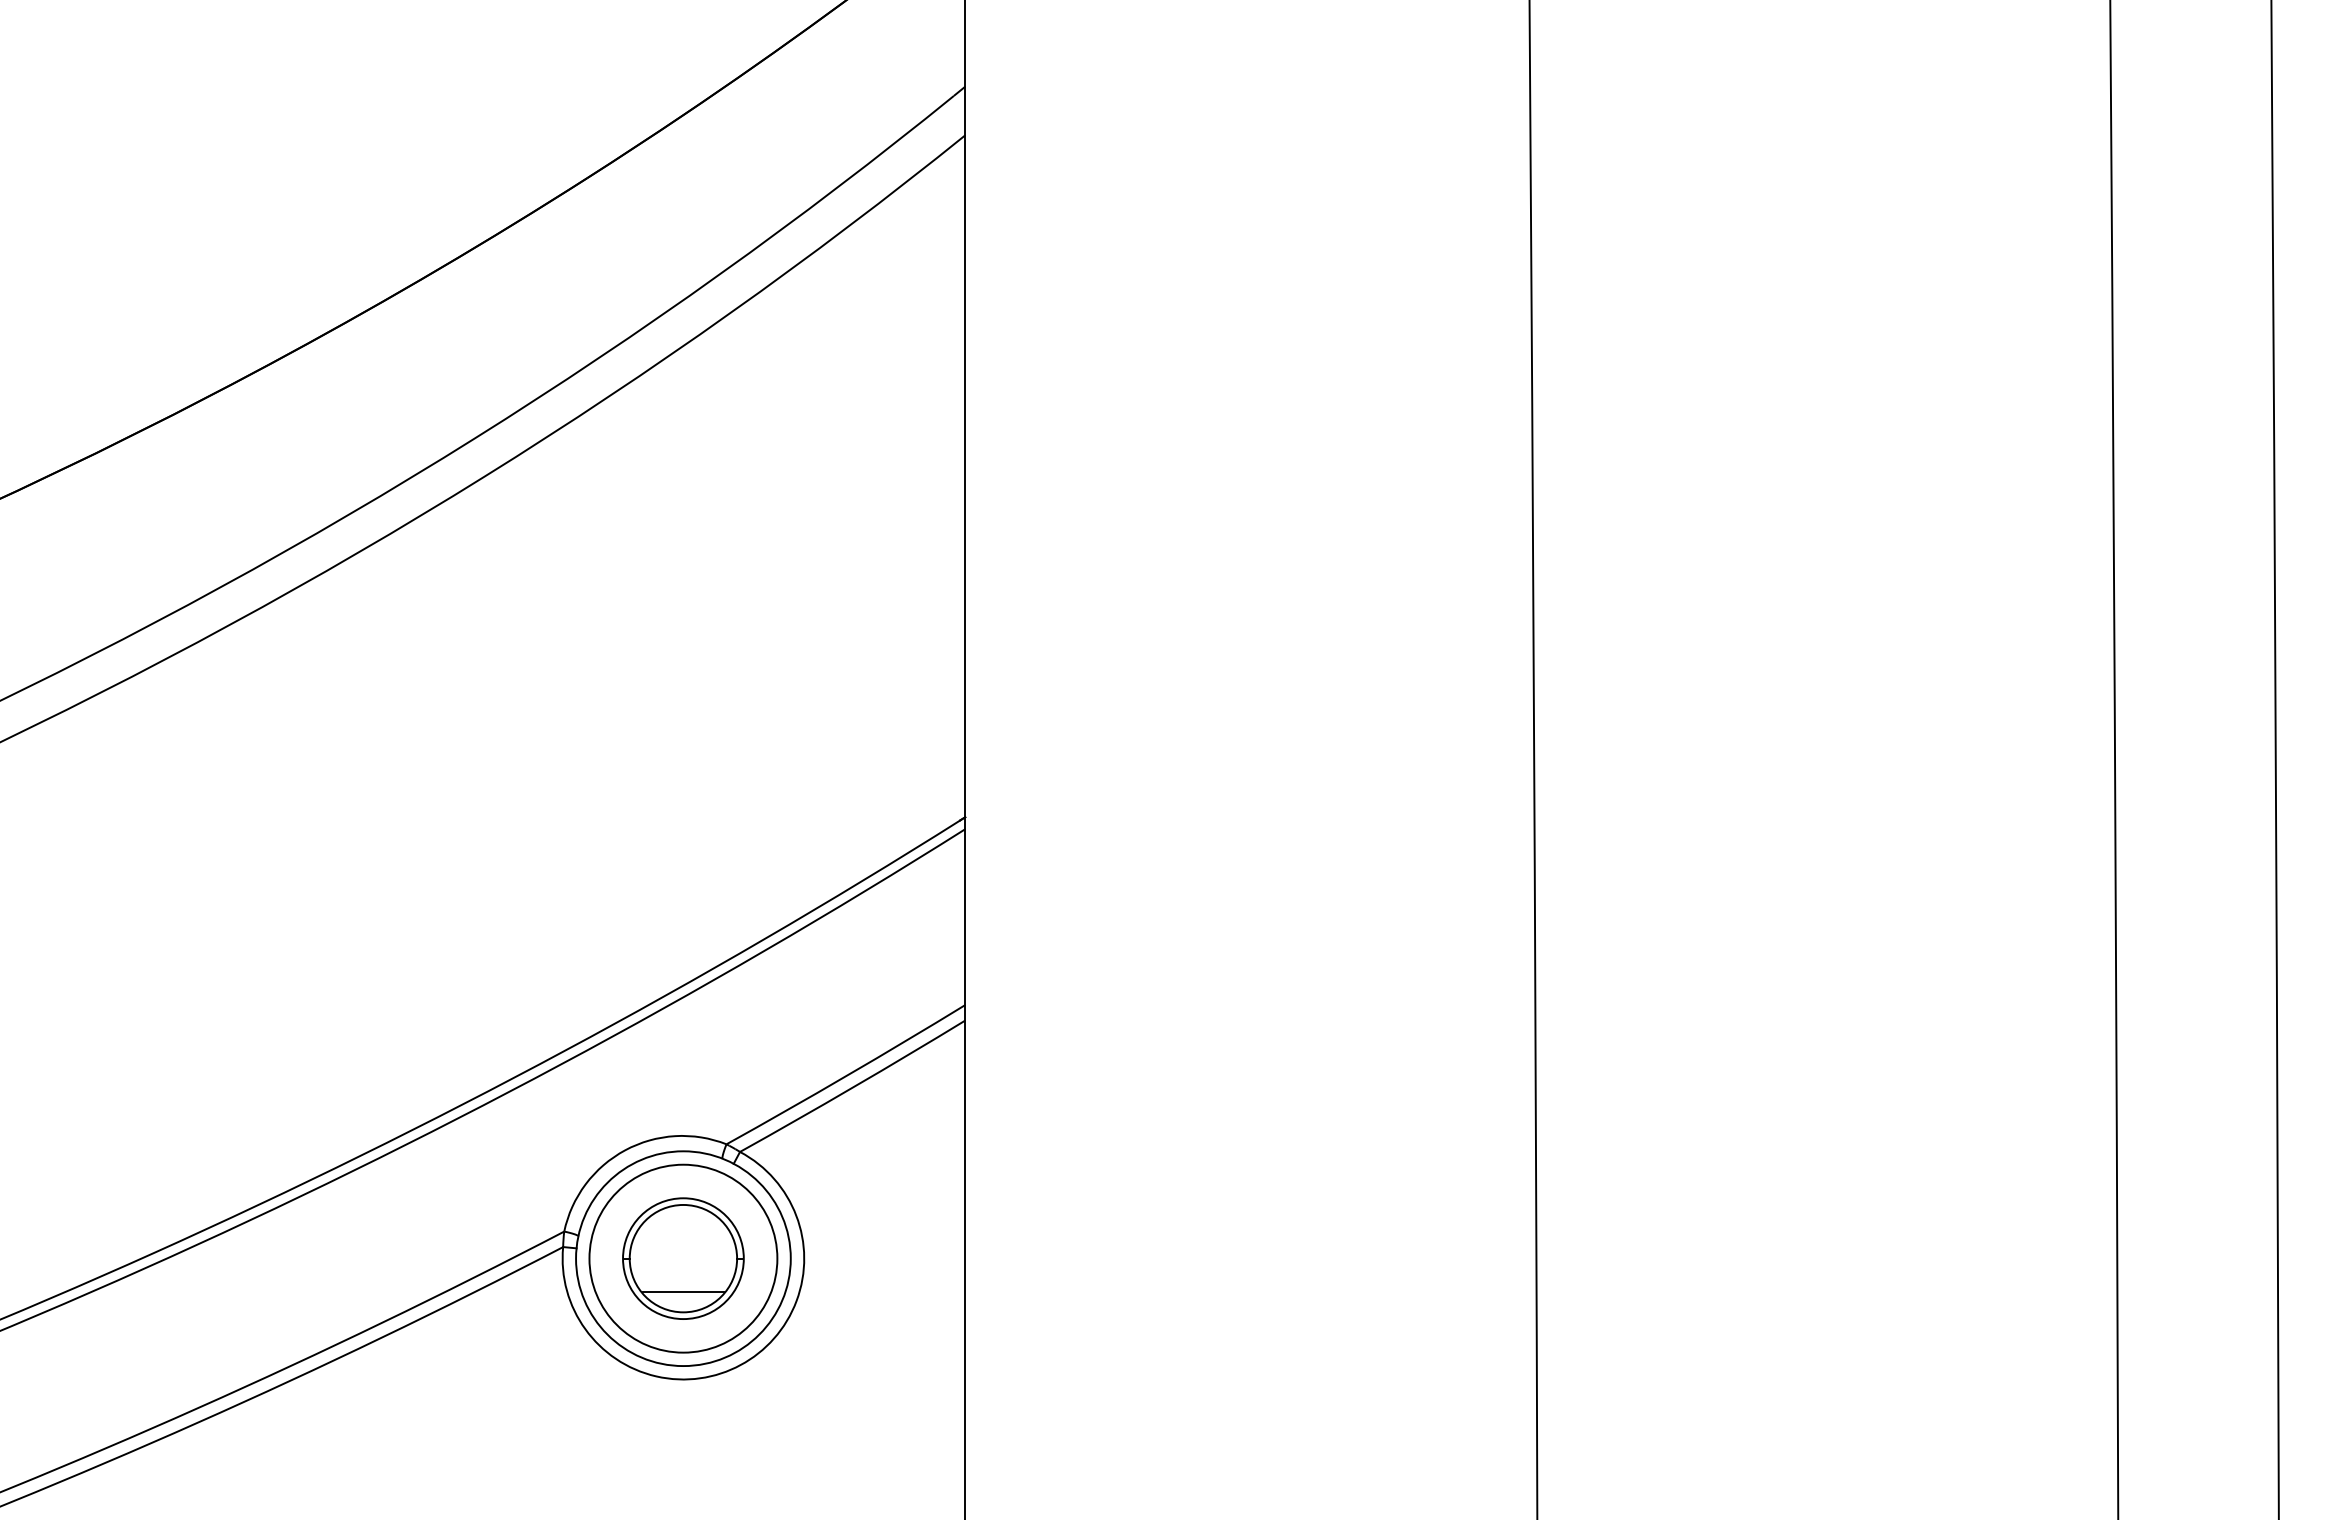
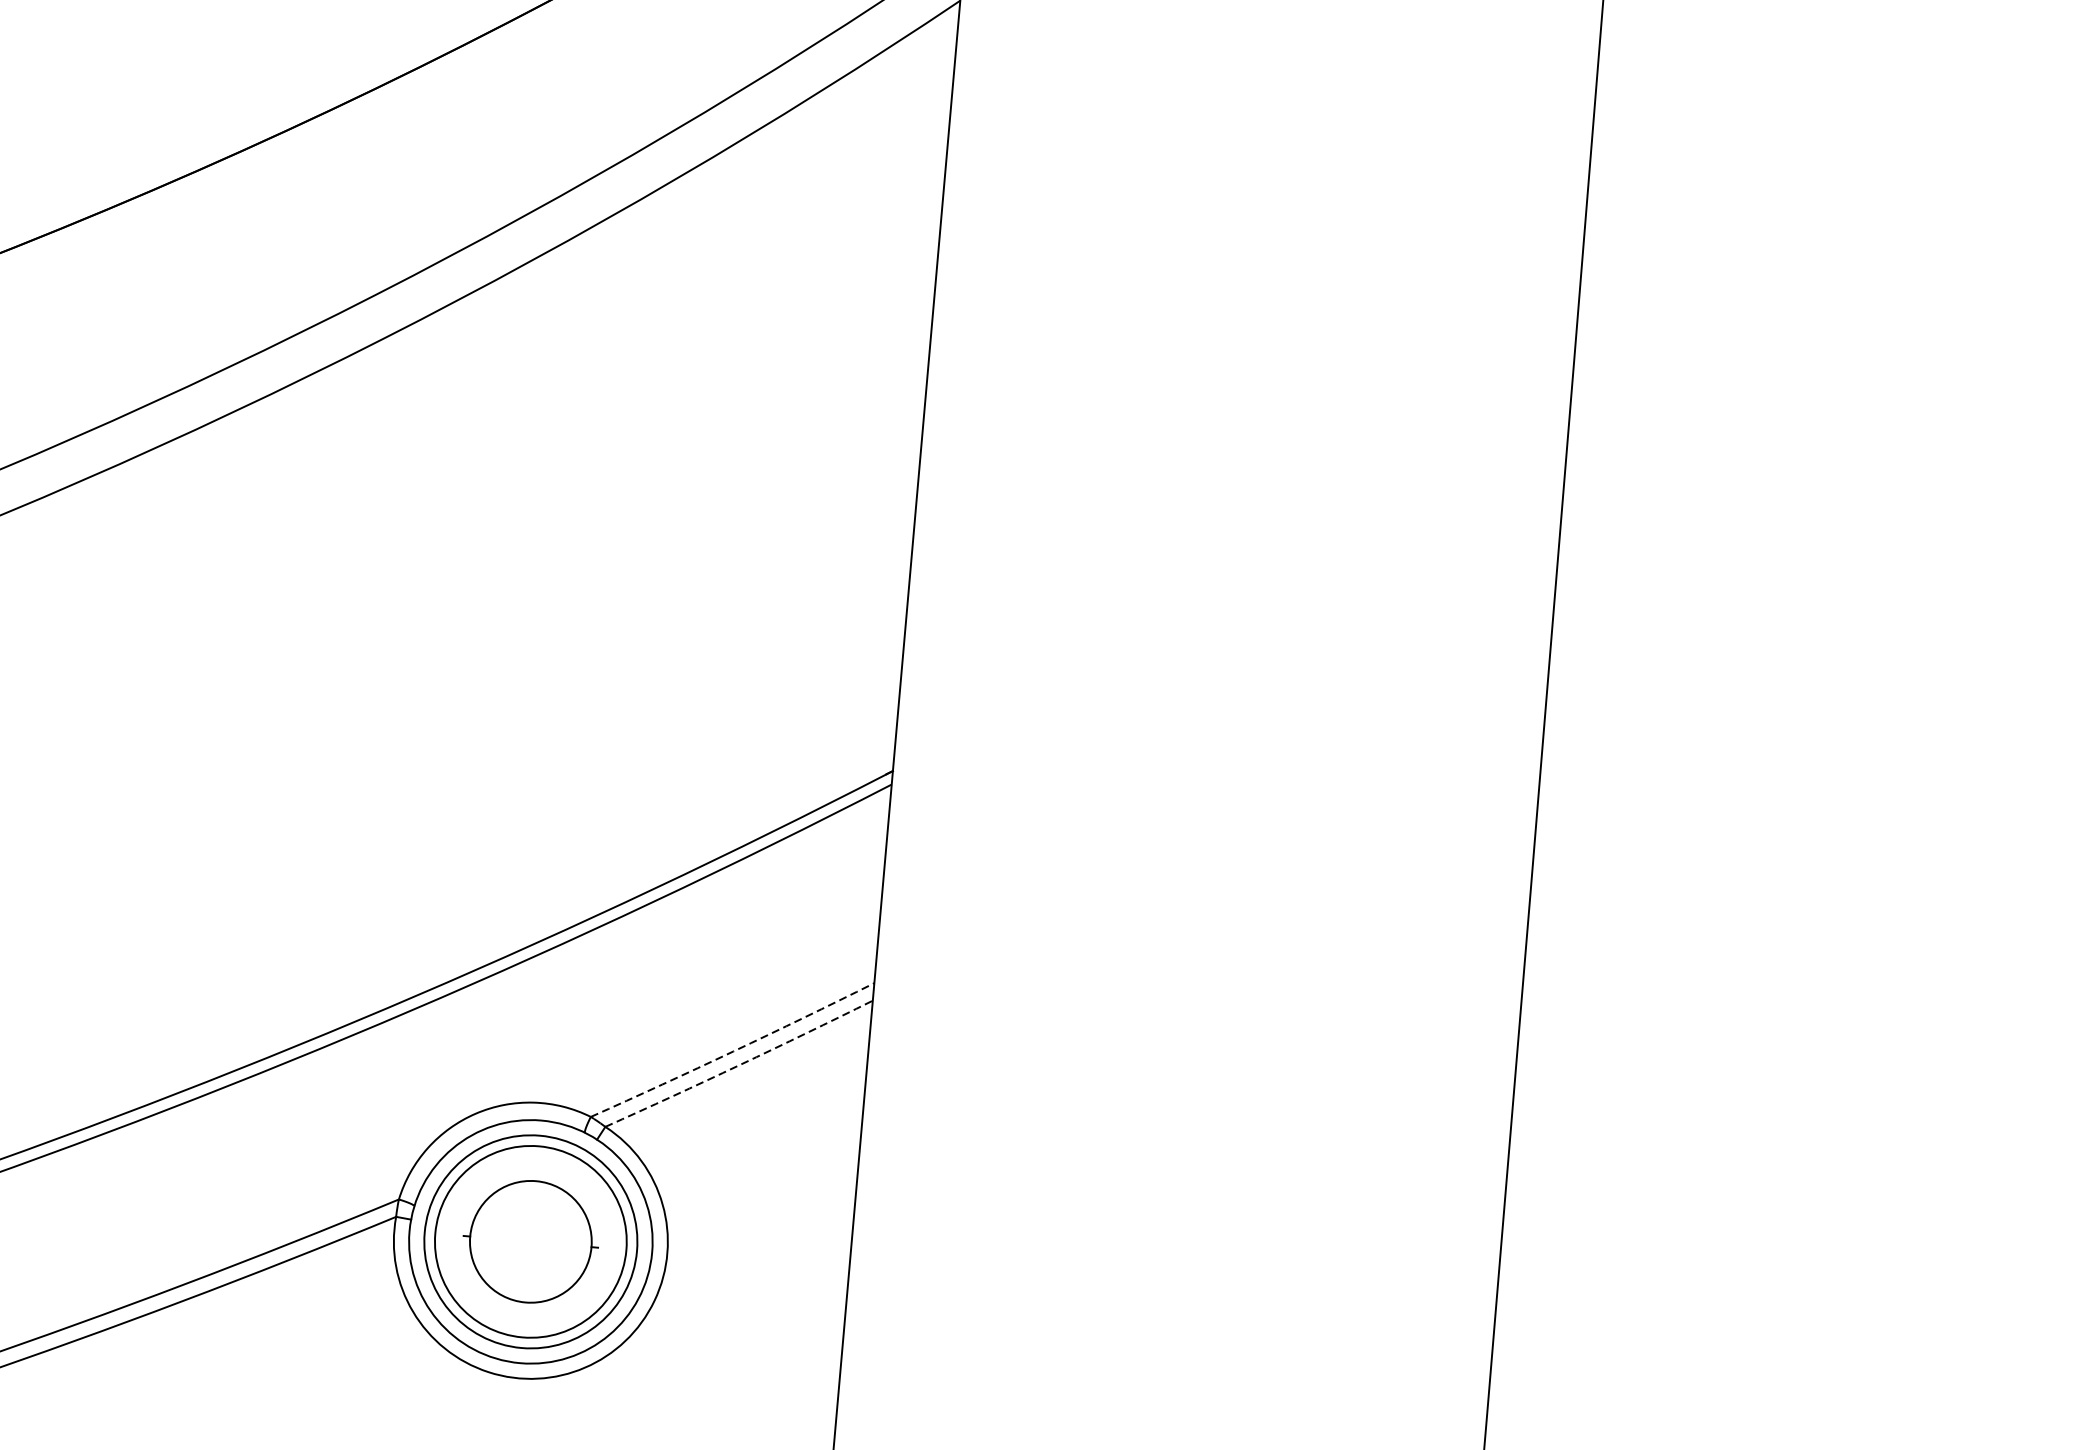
arc: (846, 1075) -> (733, 1051), solid -> dashed
arc: (853, 1087) -> (739, 1065), solid -> dashed
circle: (683, 1258) -> (530, 1241), size x1.4
line: (683, 1292) -> (527, 1280), removed

